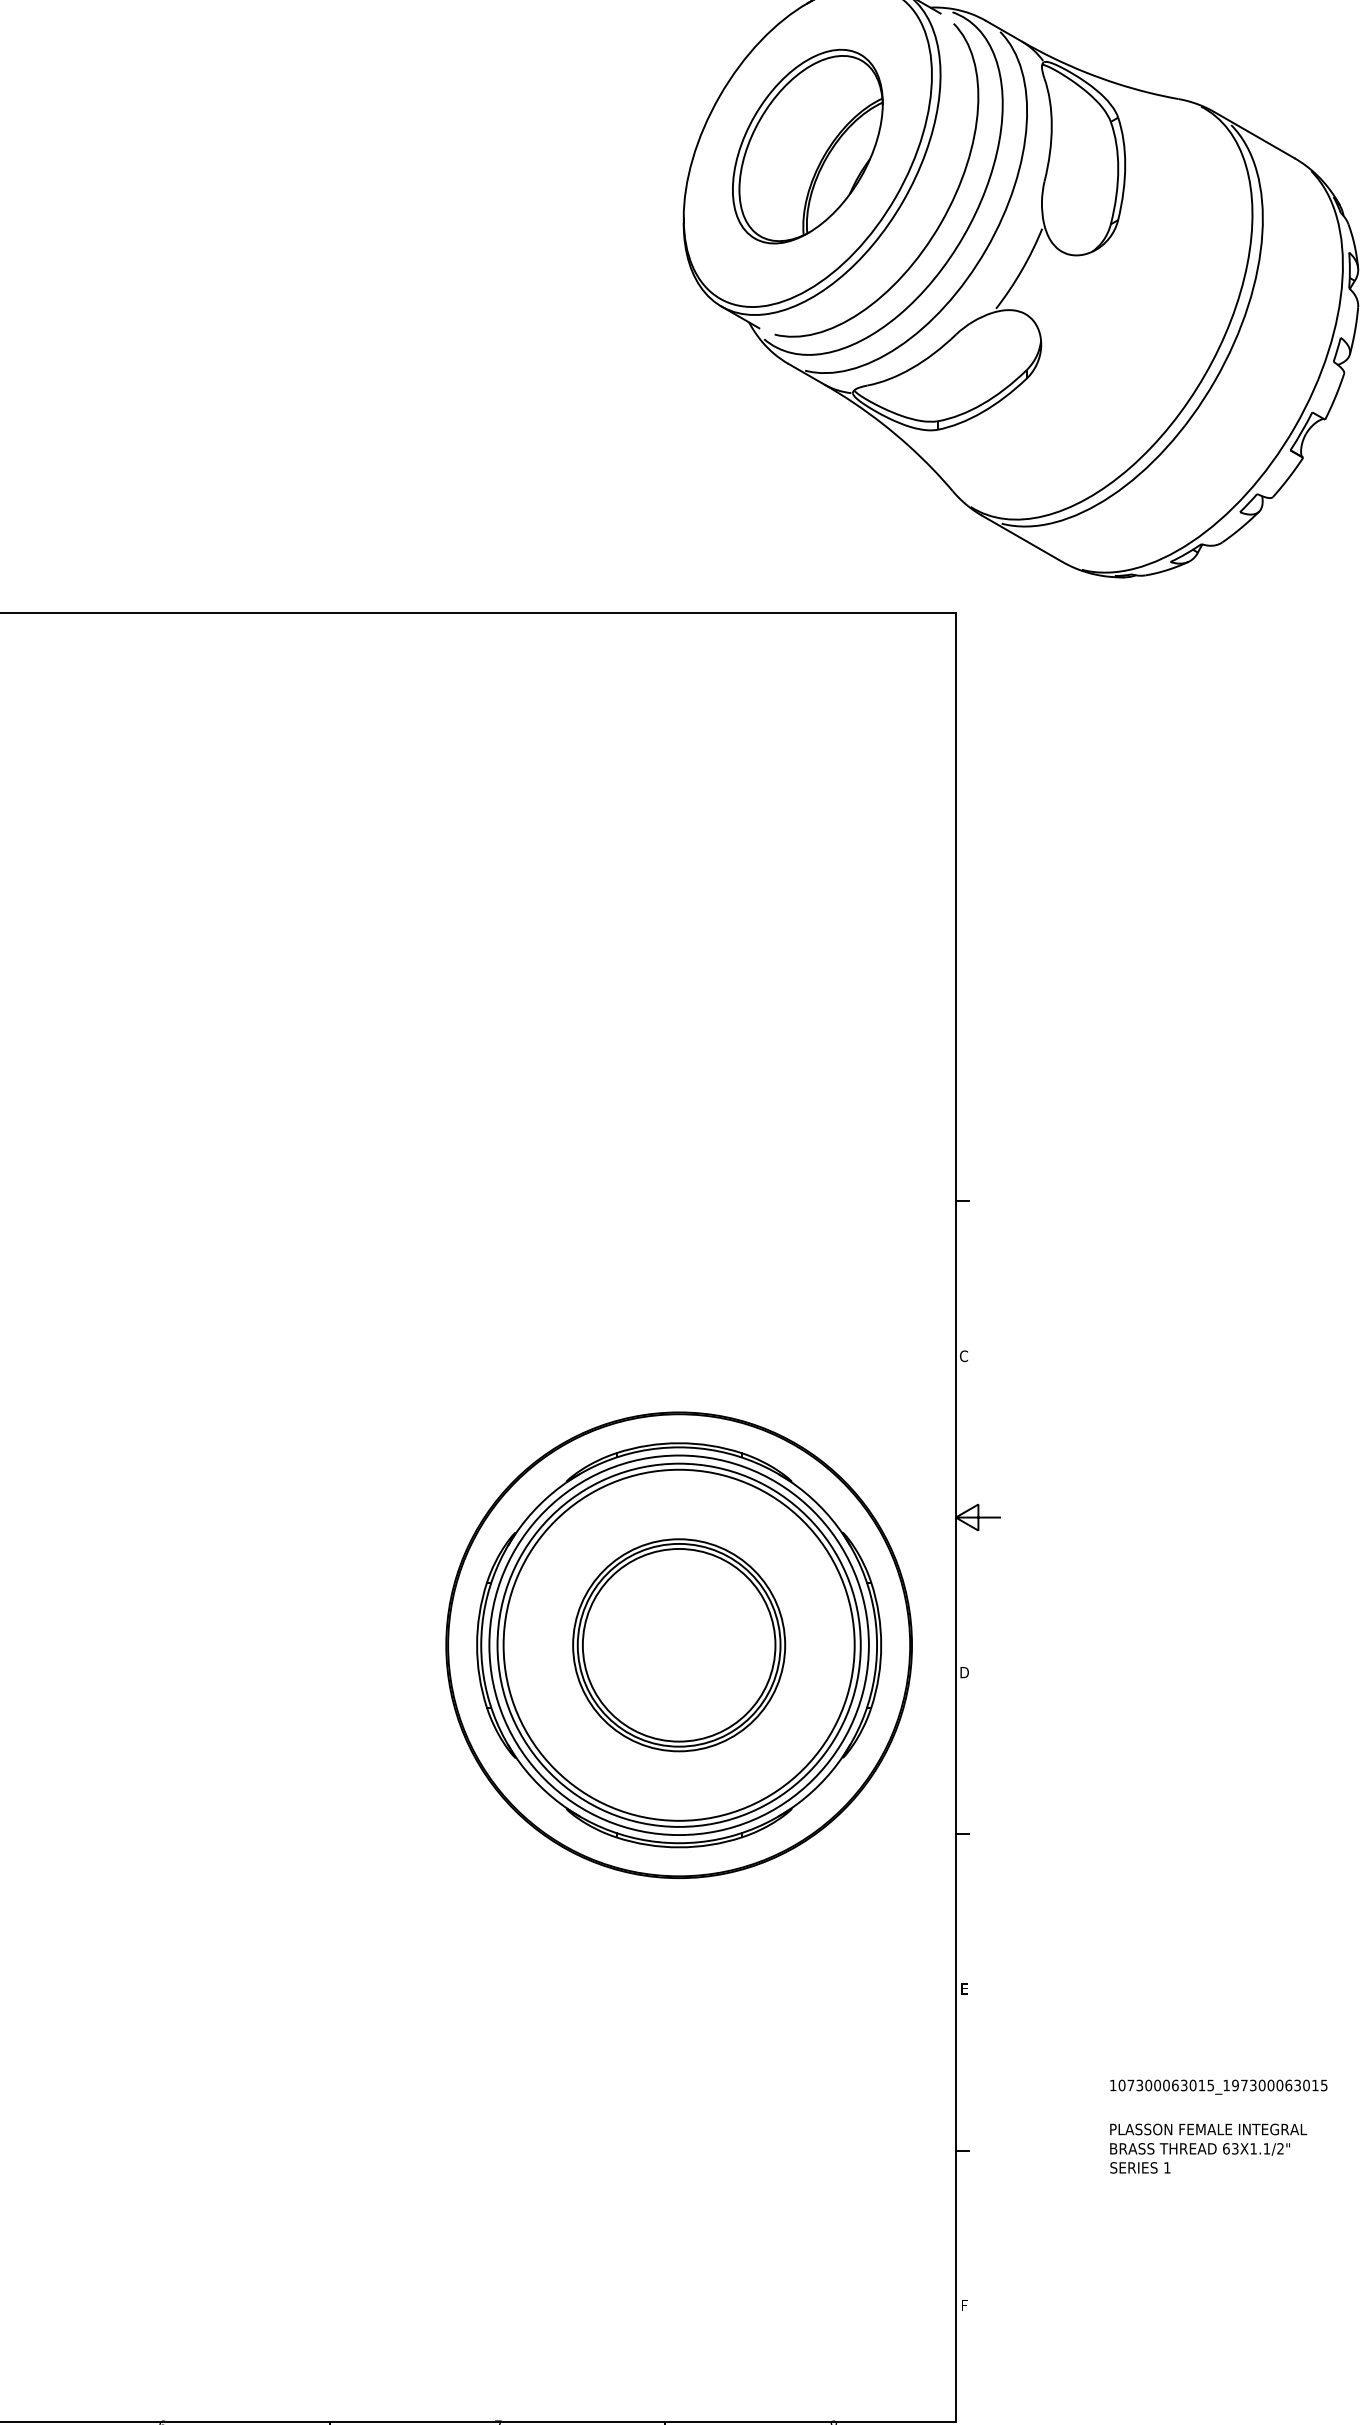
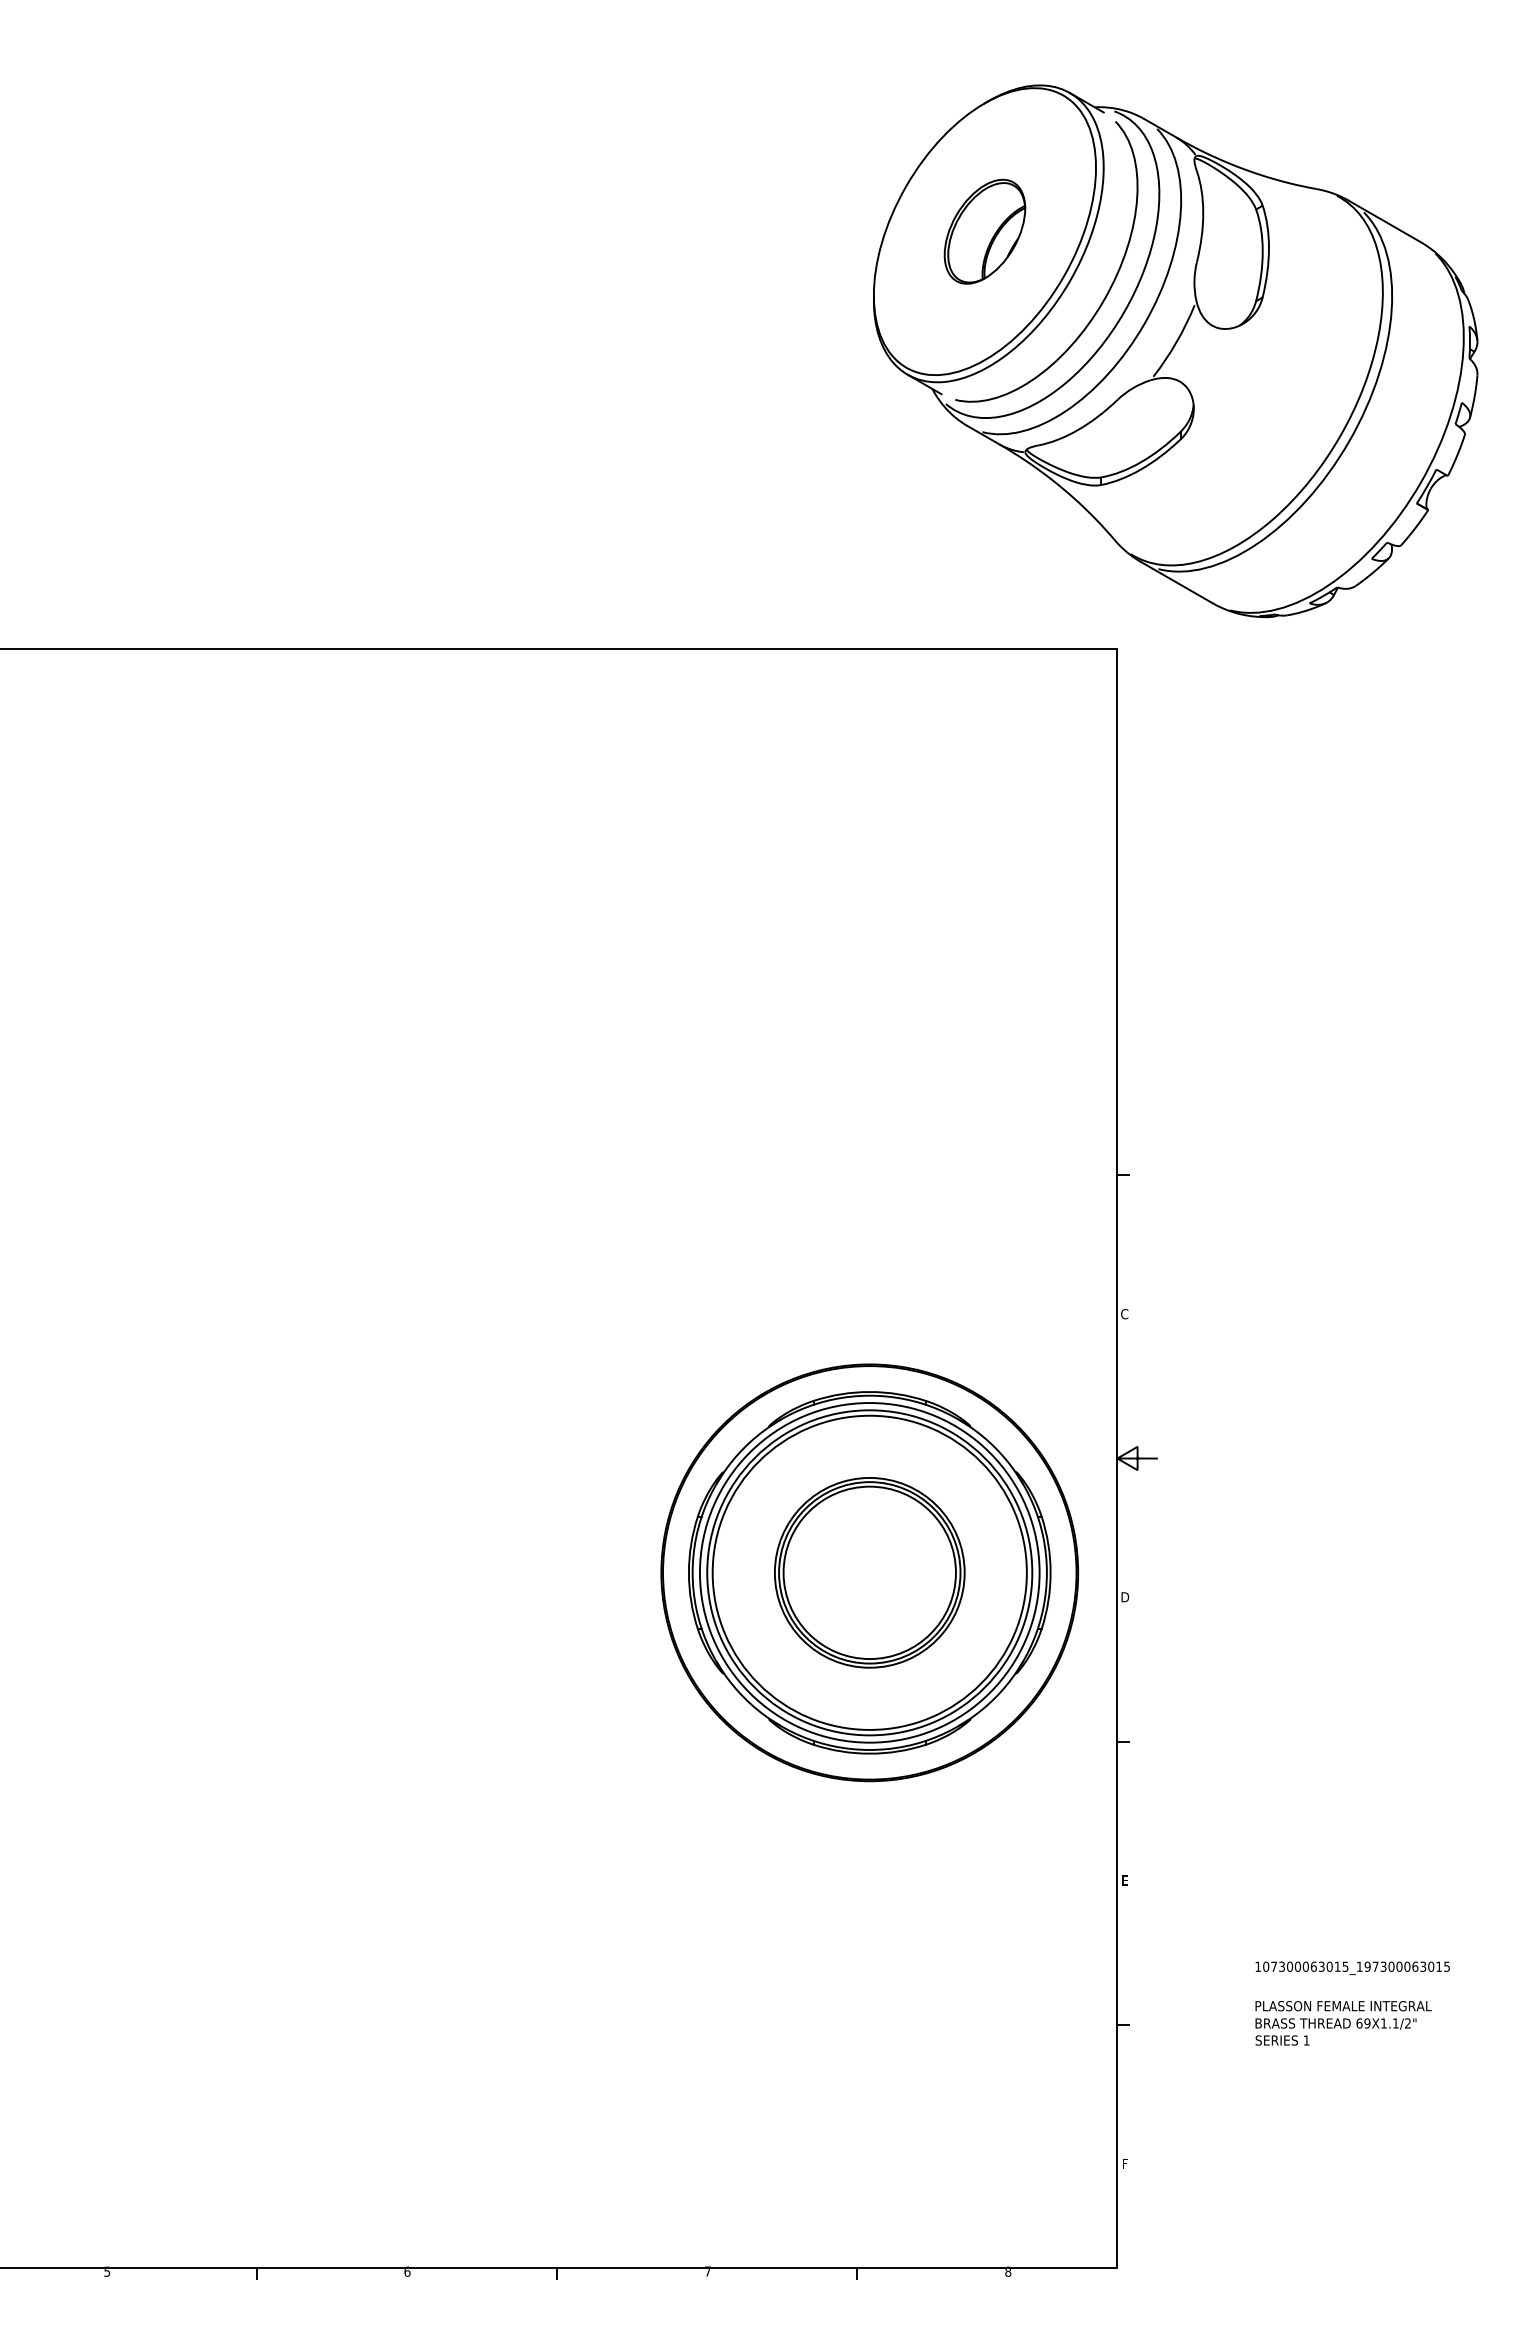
part: (807, 146) -> (984, 231), size x0.6
text: (1235, 2148) -> (1367, 2023), 63X1.1/2" -> 69X1.1/2"

